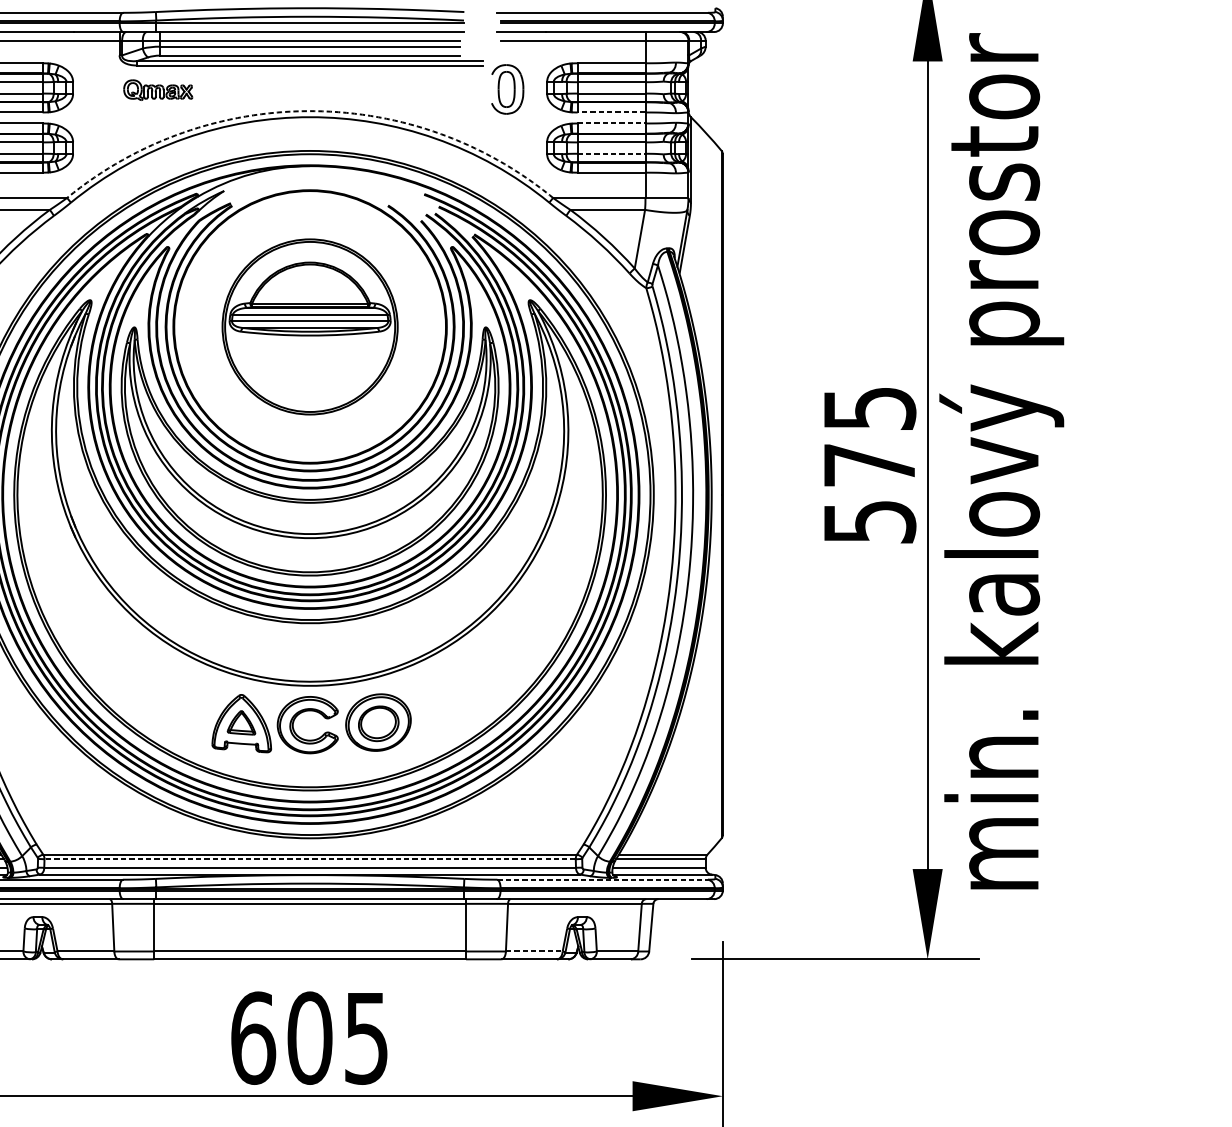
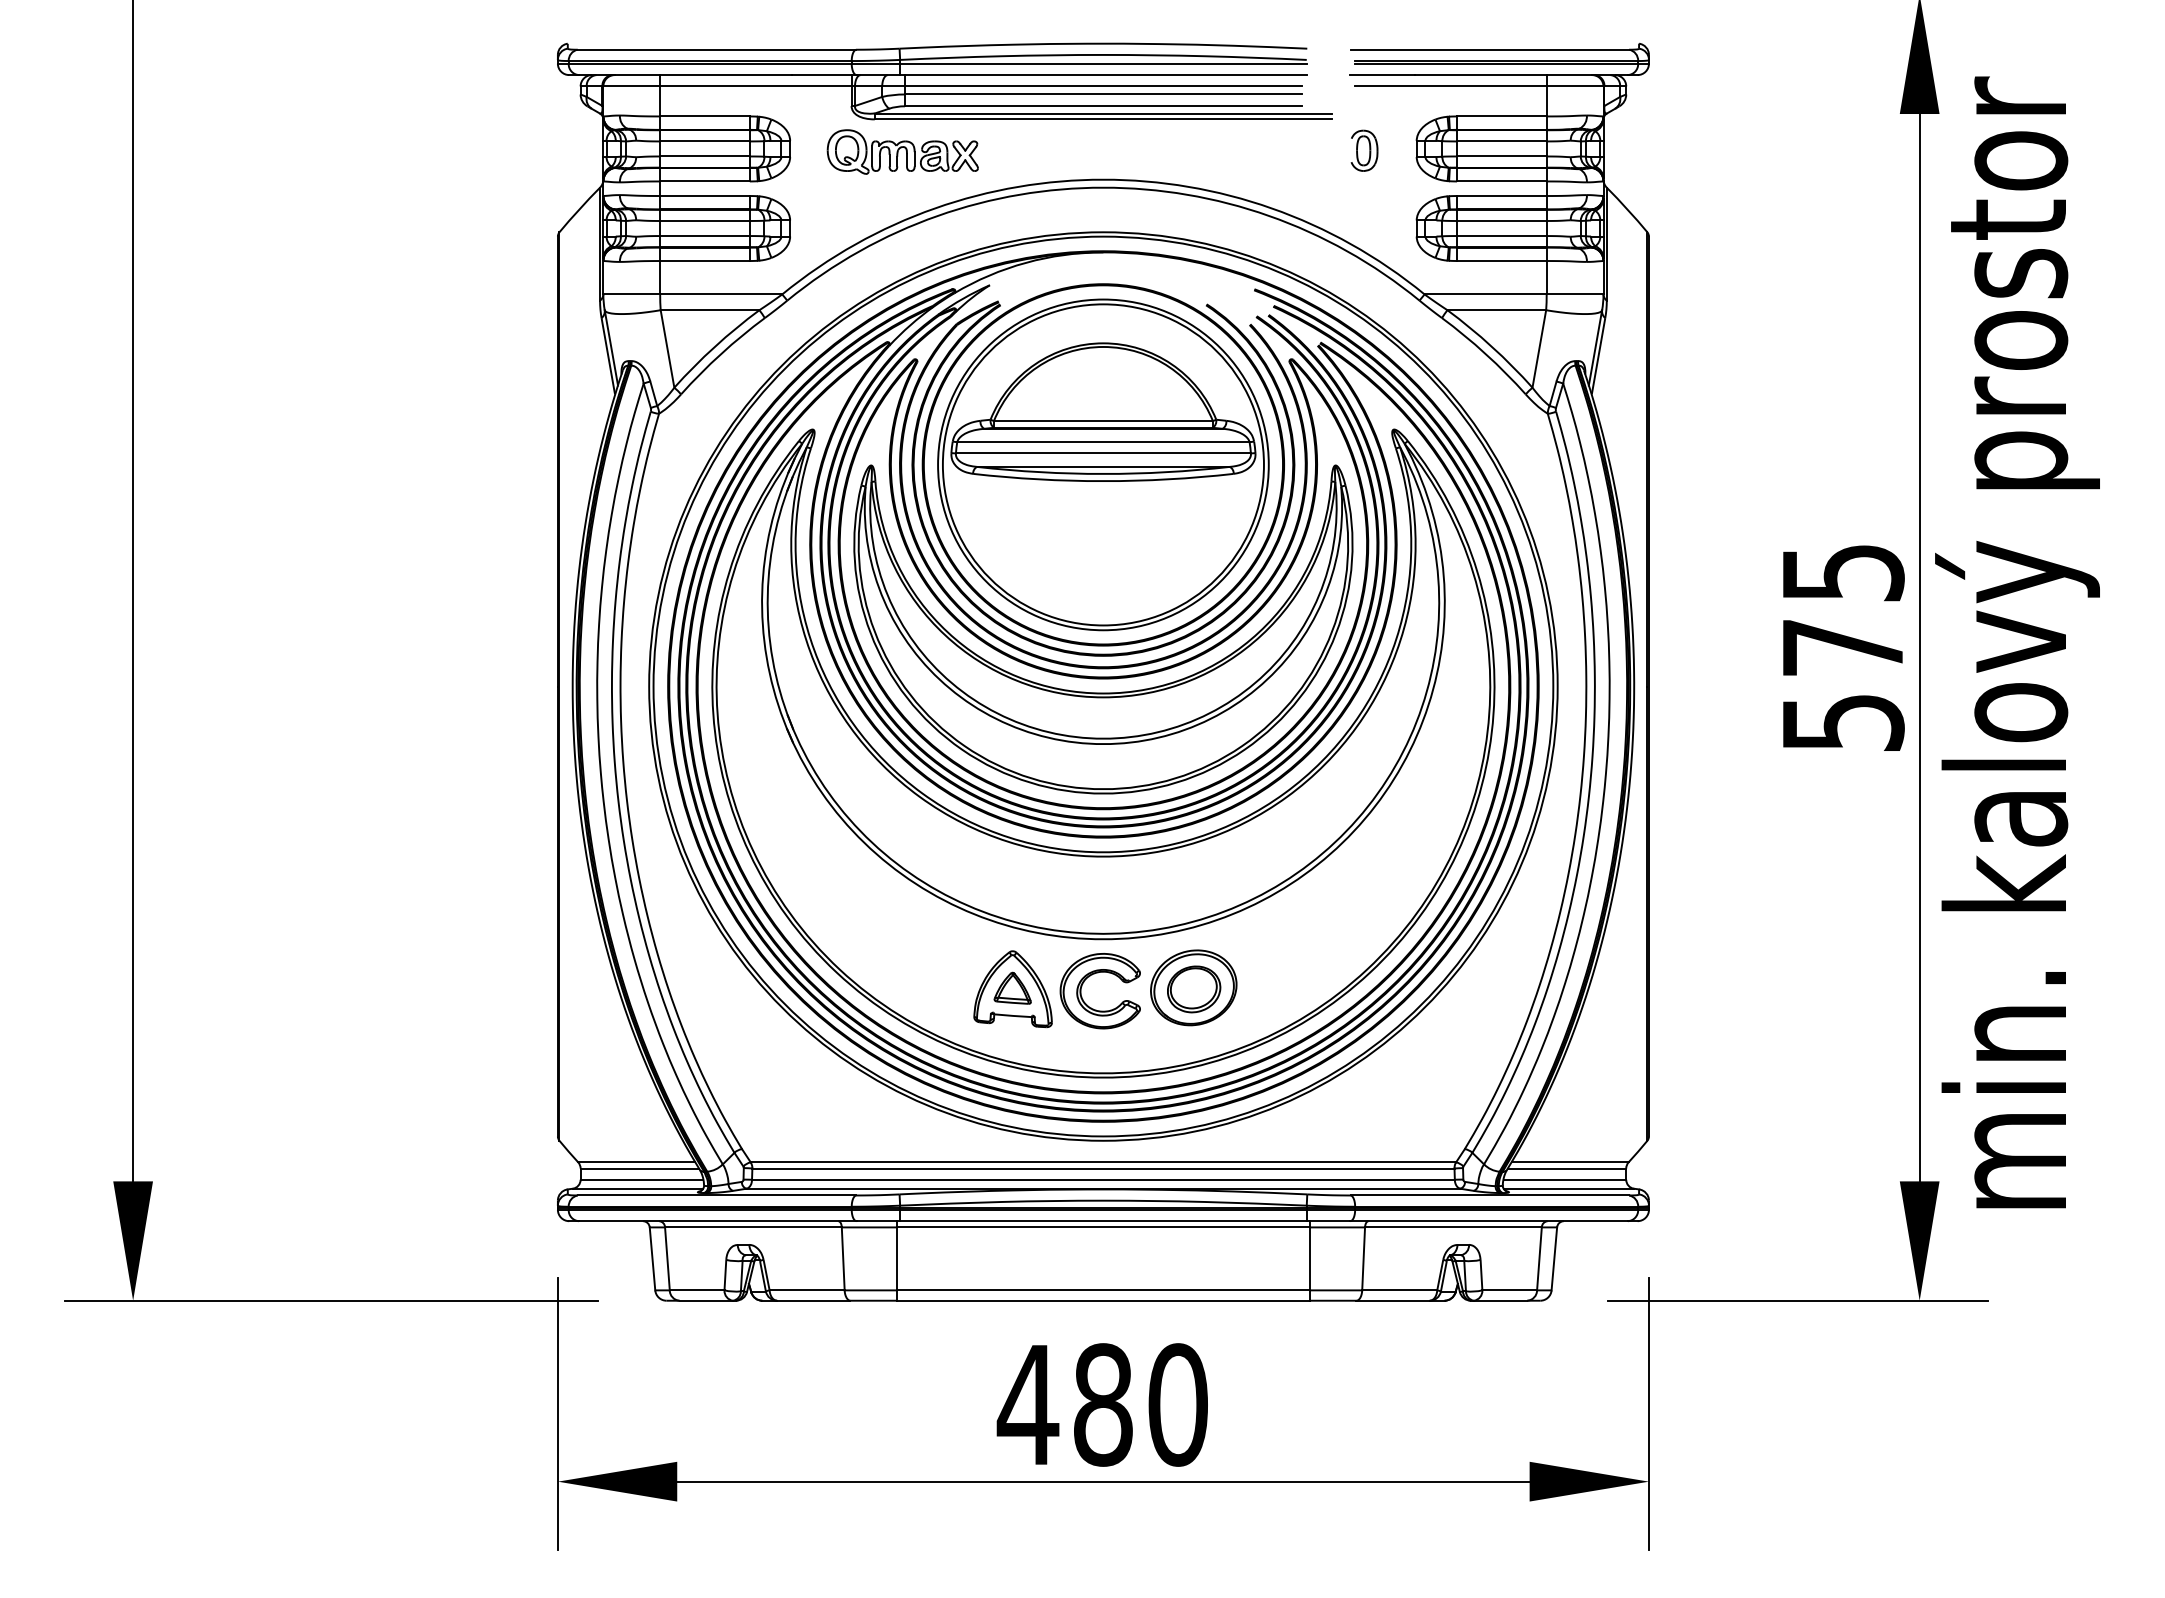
part: (158, 89) -> (902, 151), size x1.67
part: (507, 89) -> (1364, 150), size x0.62
arc: (310, 111) -> (1103, 179), dashed -> solid
line: (611, 112) -> (1501, 181), dashed -> solid
line: (611, 123) -> (1501, 196), dashed -> solid
line: (611, 154) -> (1501, 236), dashed -> solid
part: (310, 326) -> (1103, 464), size x1.43
line: (309, 859) -> (1102, 1168), dashed -> solid
line: (602, 879) -> (1490, 1195), dashed -> solid
line: (534, 951) -> (1399, 1290), dashed -> solid
text: (308, 1037) -> (1101, 1404), 605 -> 480

